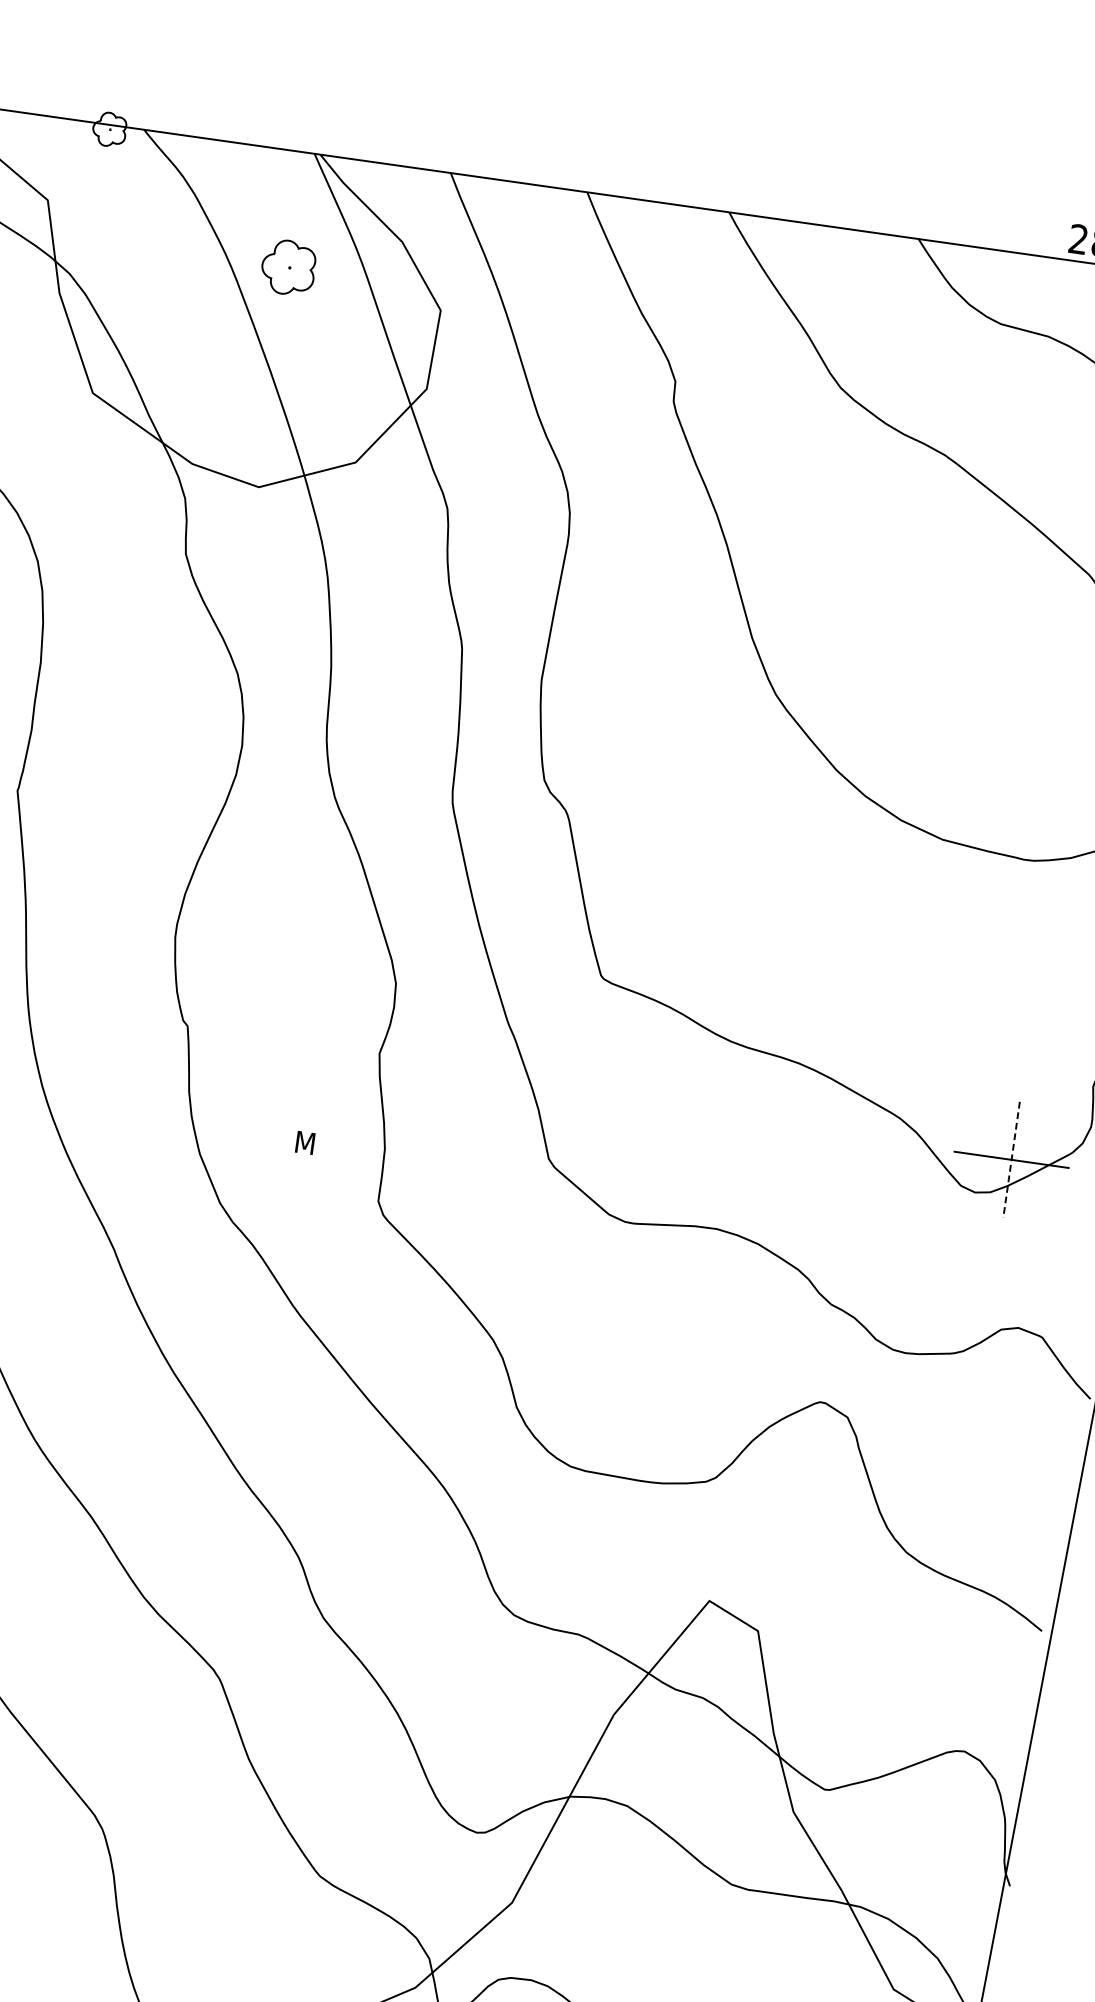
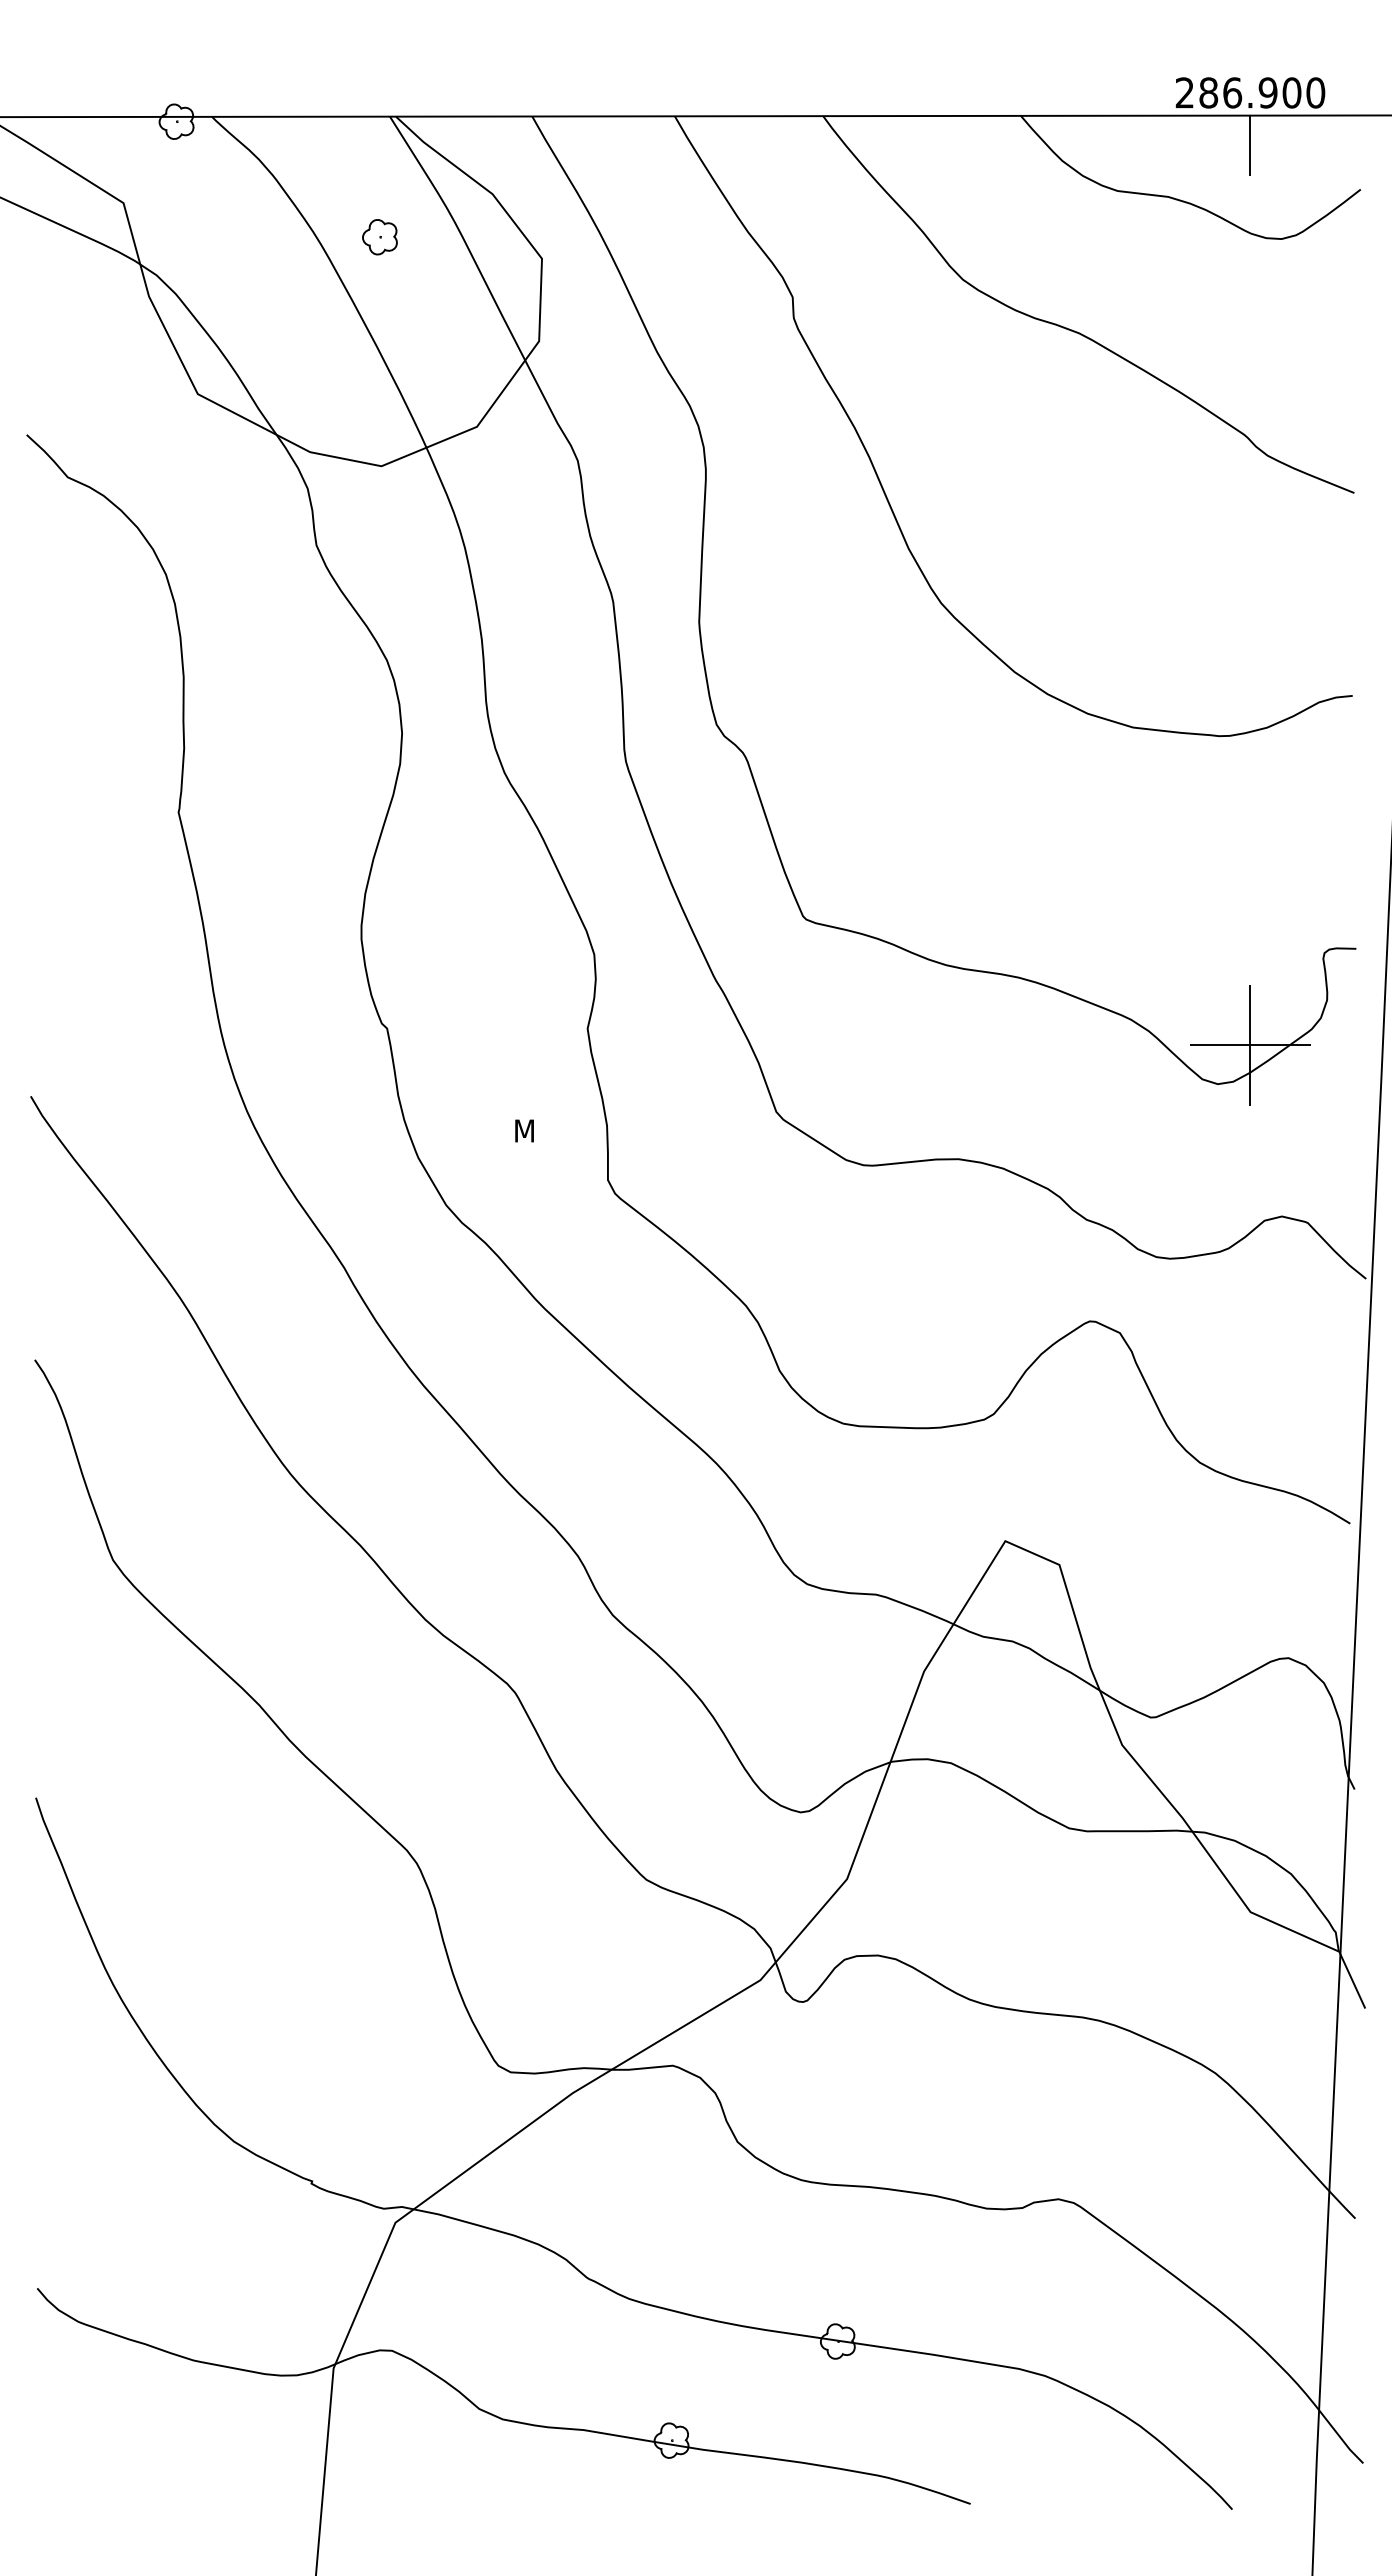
part: (288, 268) -> (379, 237), size x0.62
line: (1011, 1159) -> (1250, 1045), dashed -> solid

